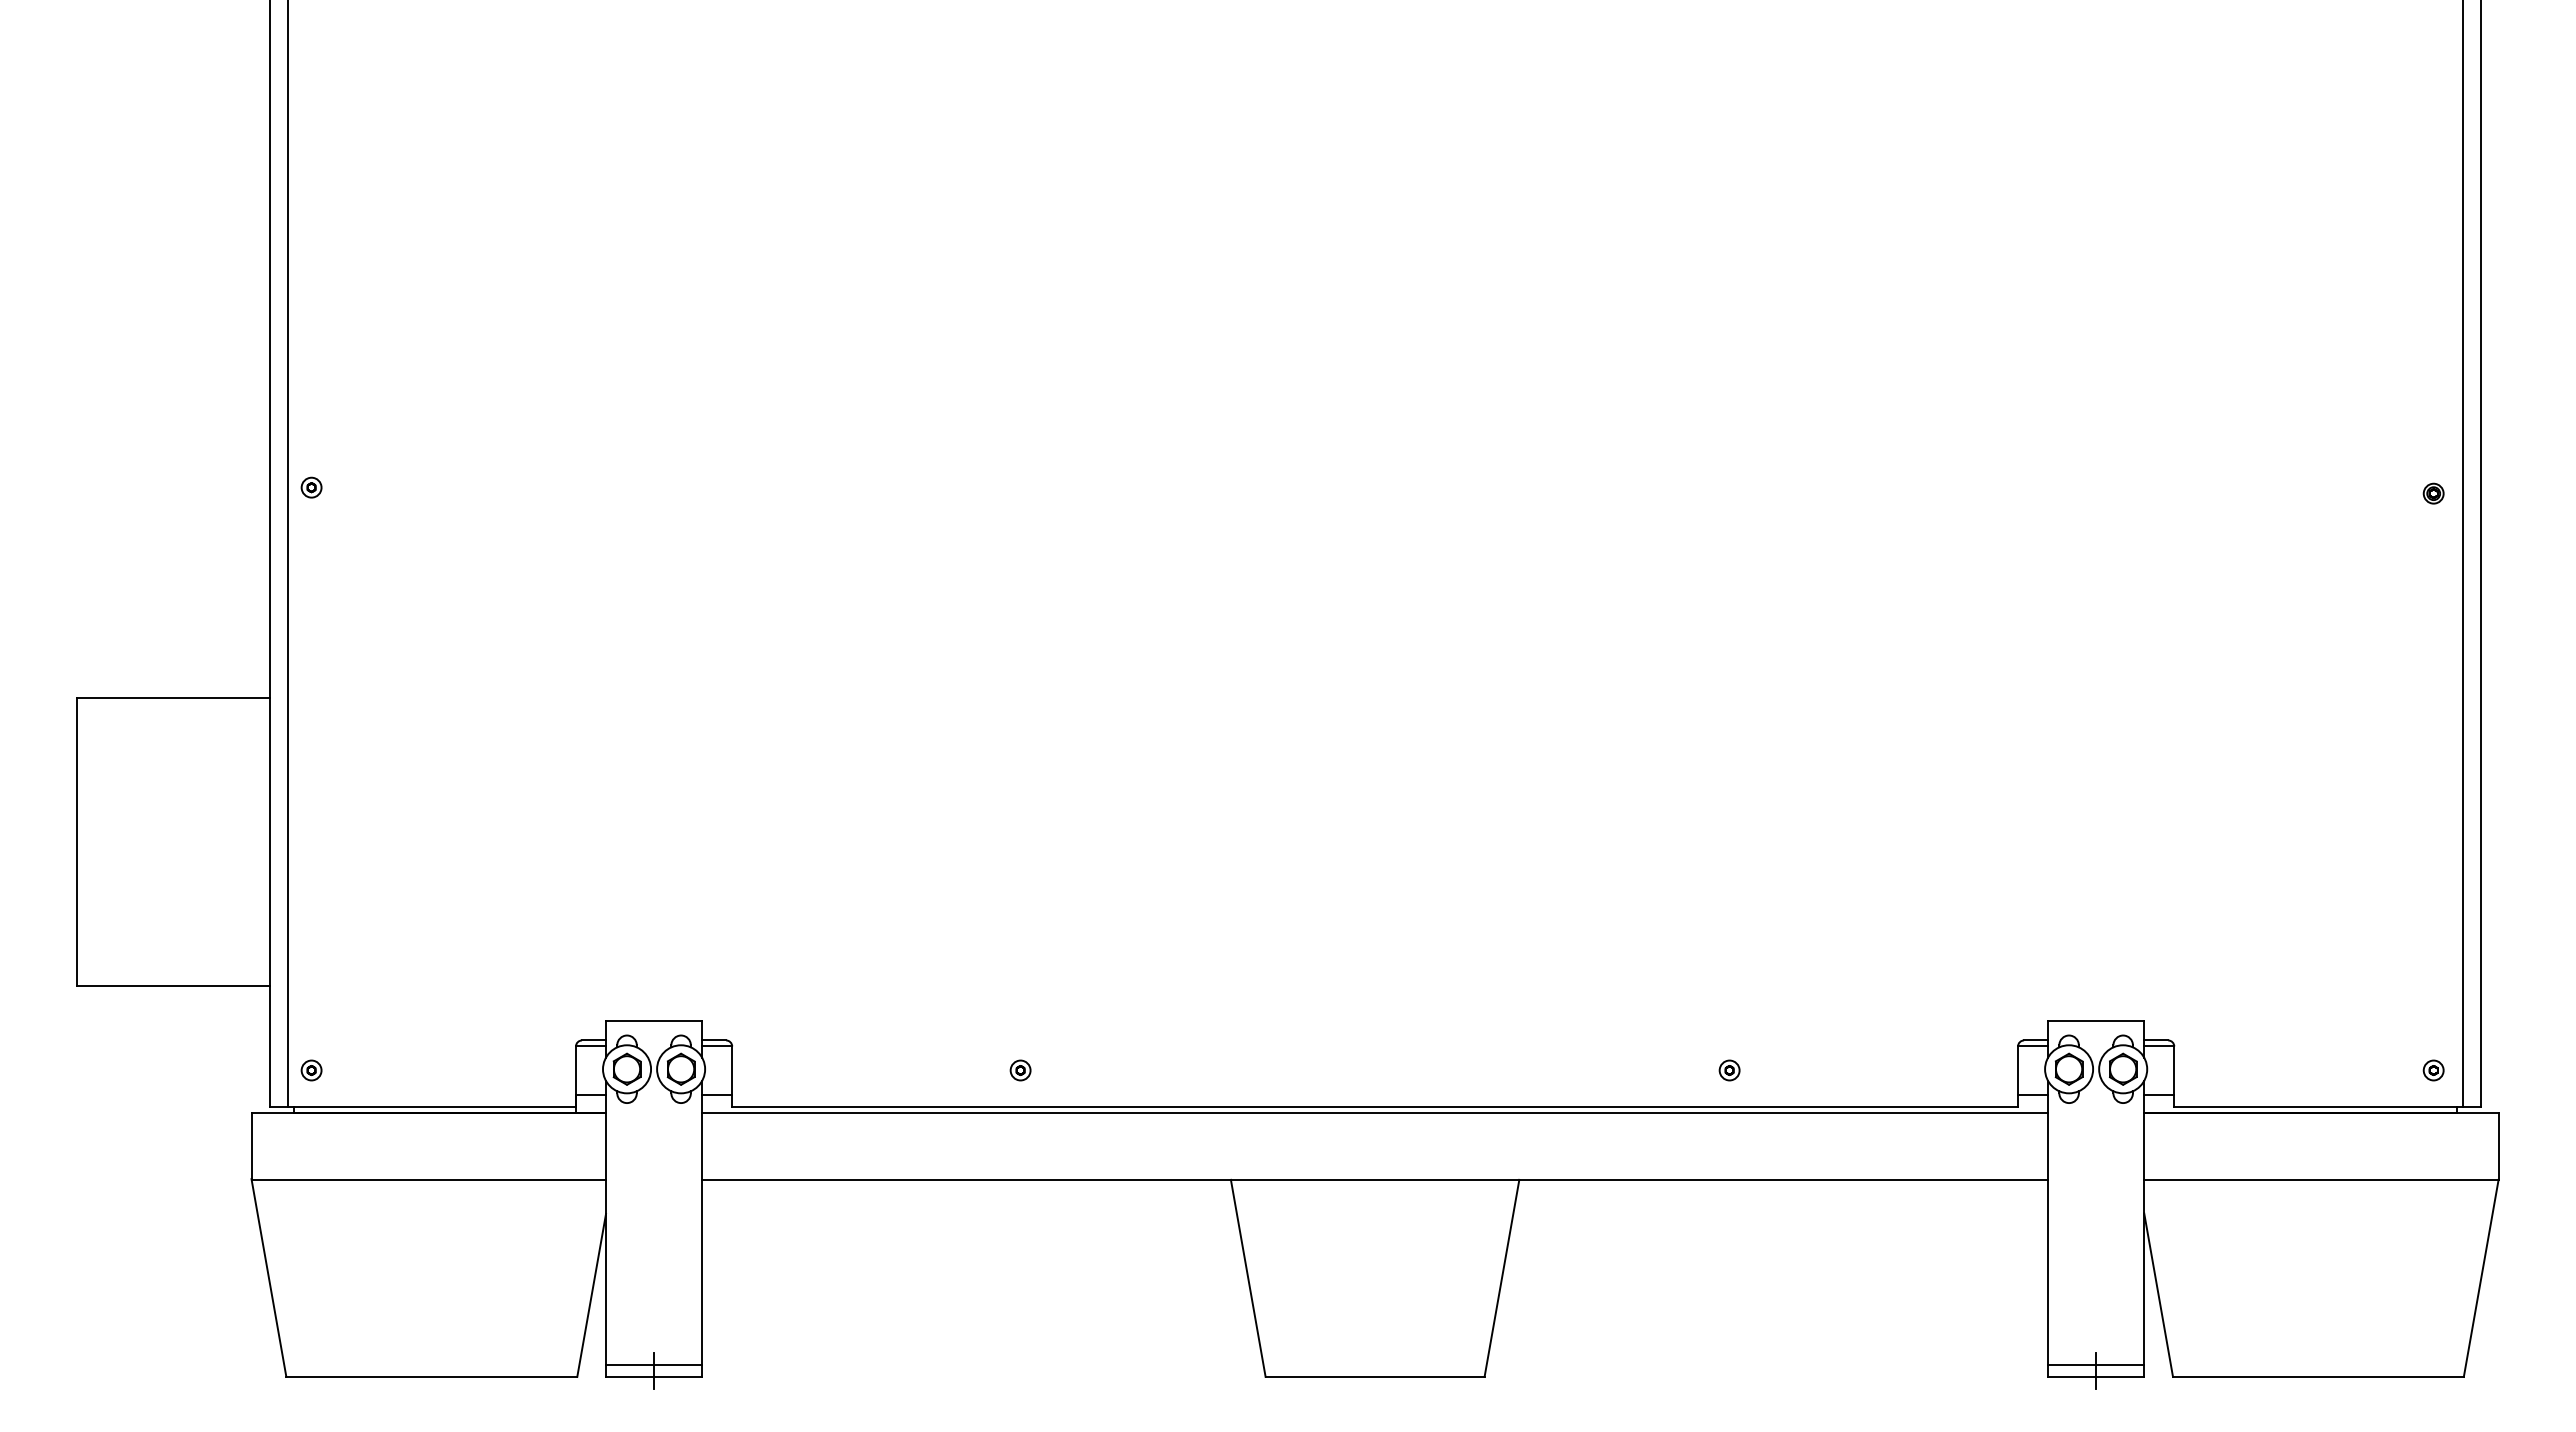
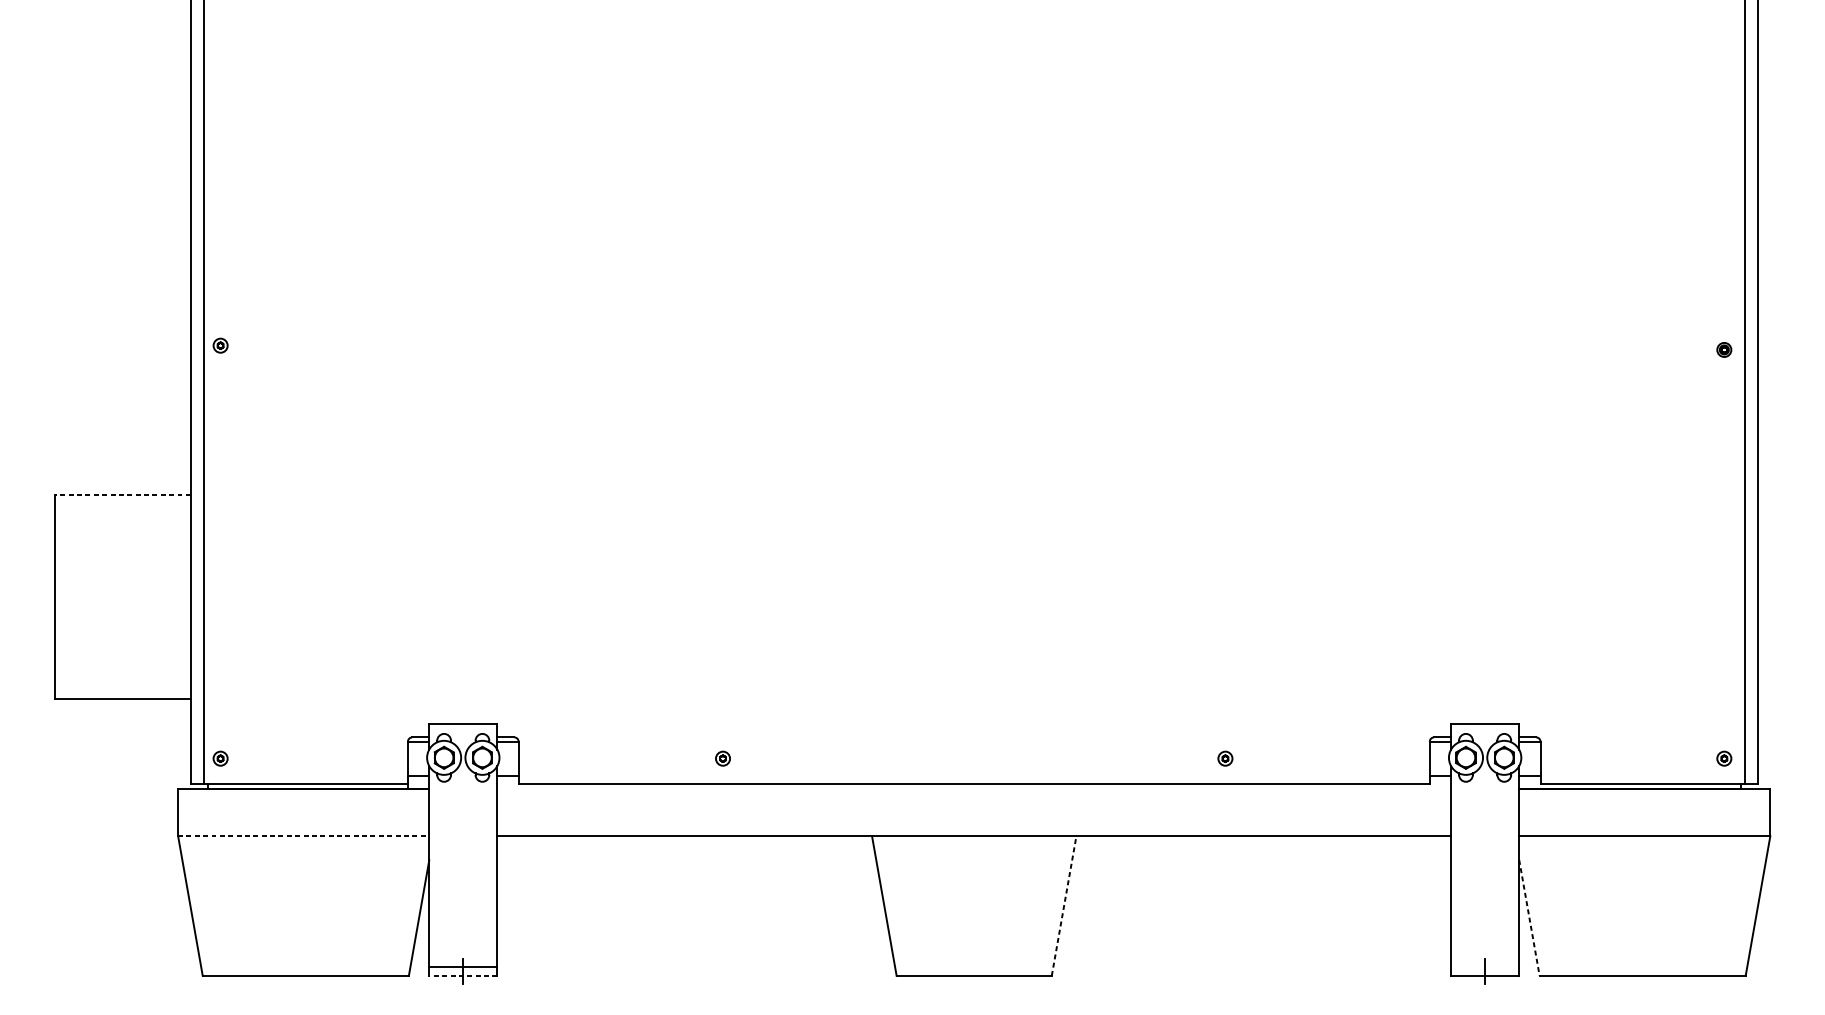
line: (172, 697) -> (122, 494), solid -> dashed
line: (1375, 1112) -> (974, 788), removed
line: (429, 1179) -> (304, 835), solid -> dashed
line: (1502, 1277) -> (1064, 905), solid -> dashed
line: (2158, 1295) -> (1529, 918), solid -> dashed
line: (2096, 1364) -> (1485, 967), removed
line: (653, 1376) -> (462, 975), solid -> dashed

